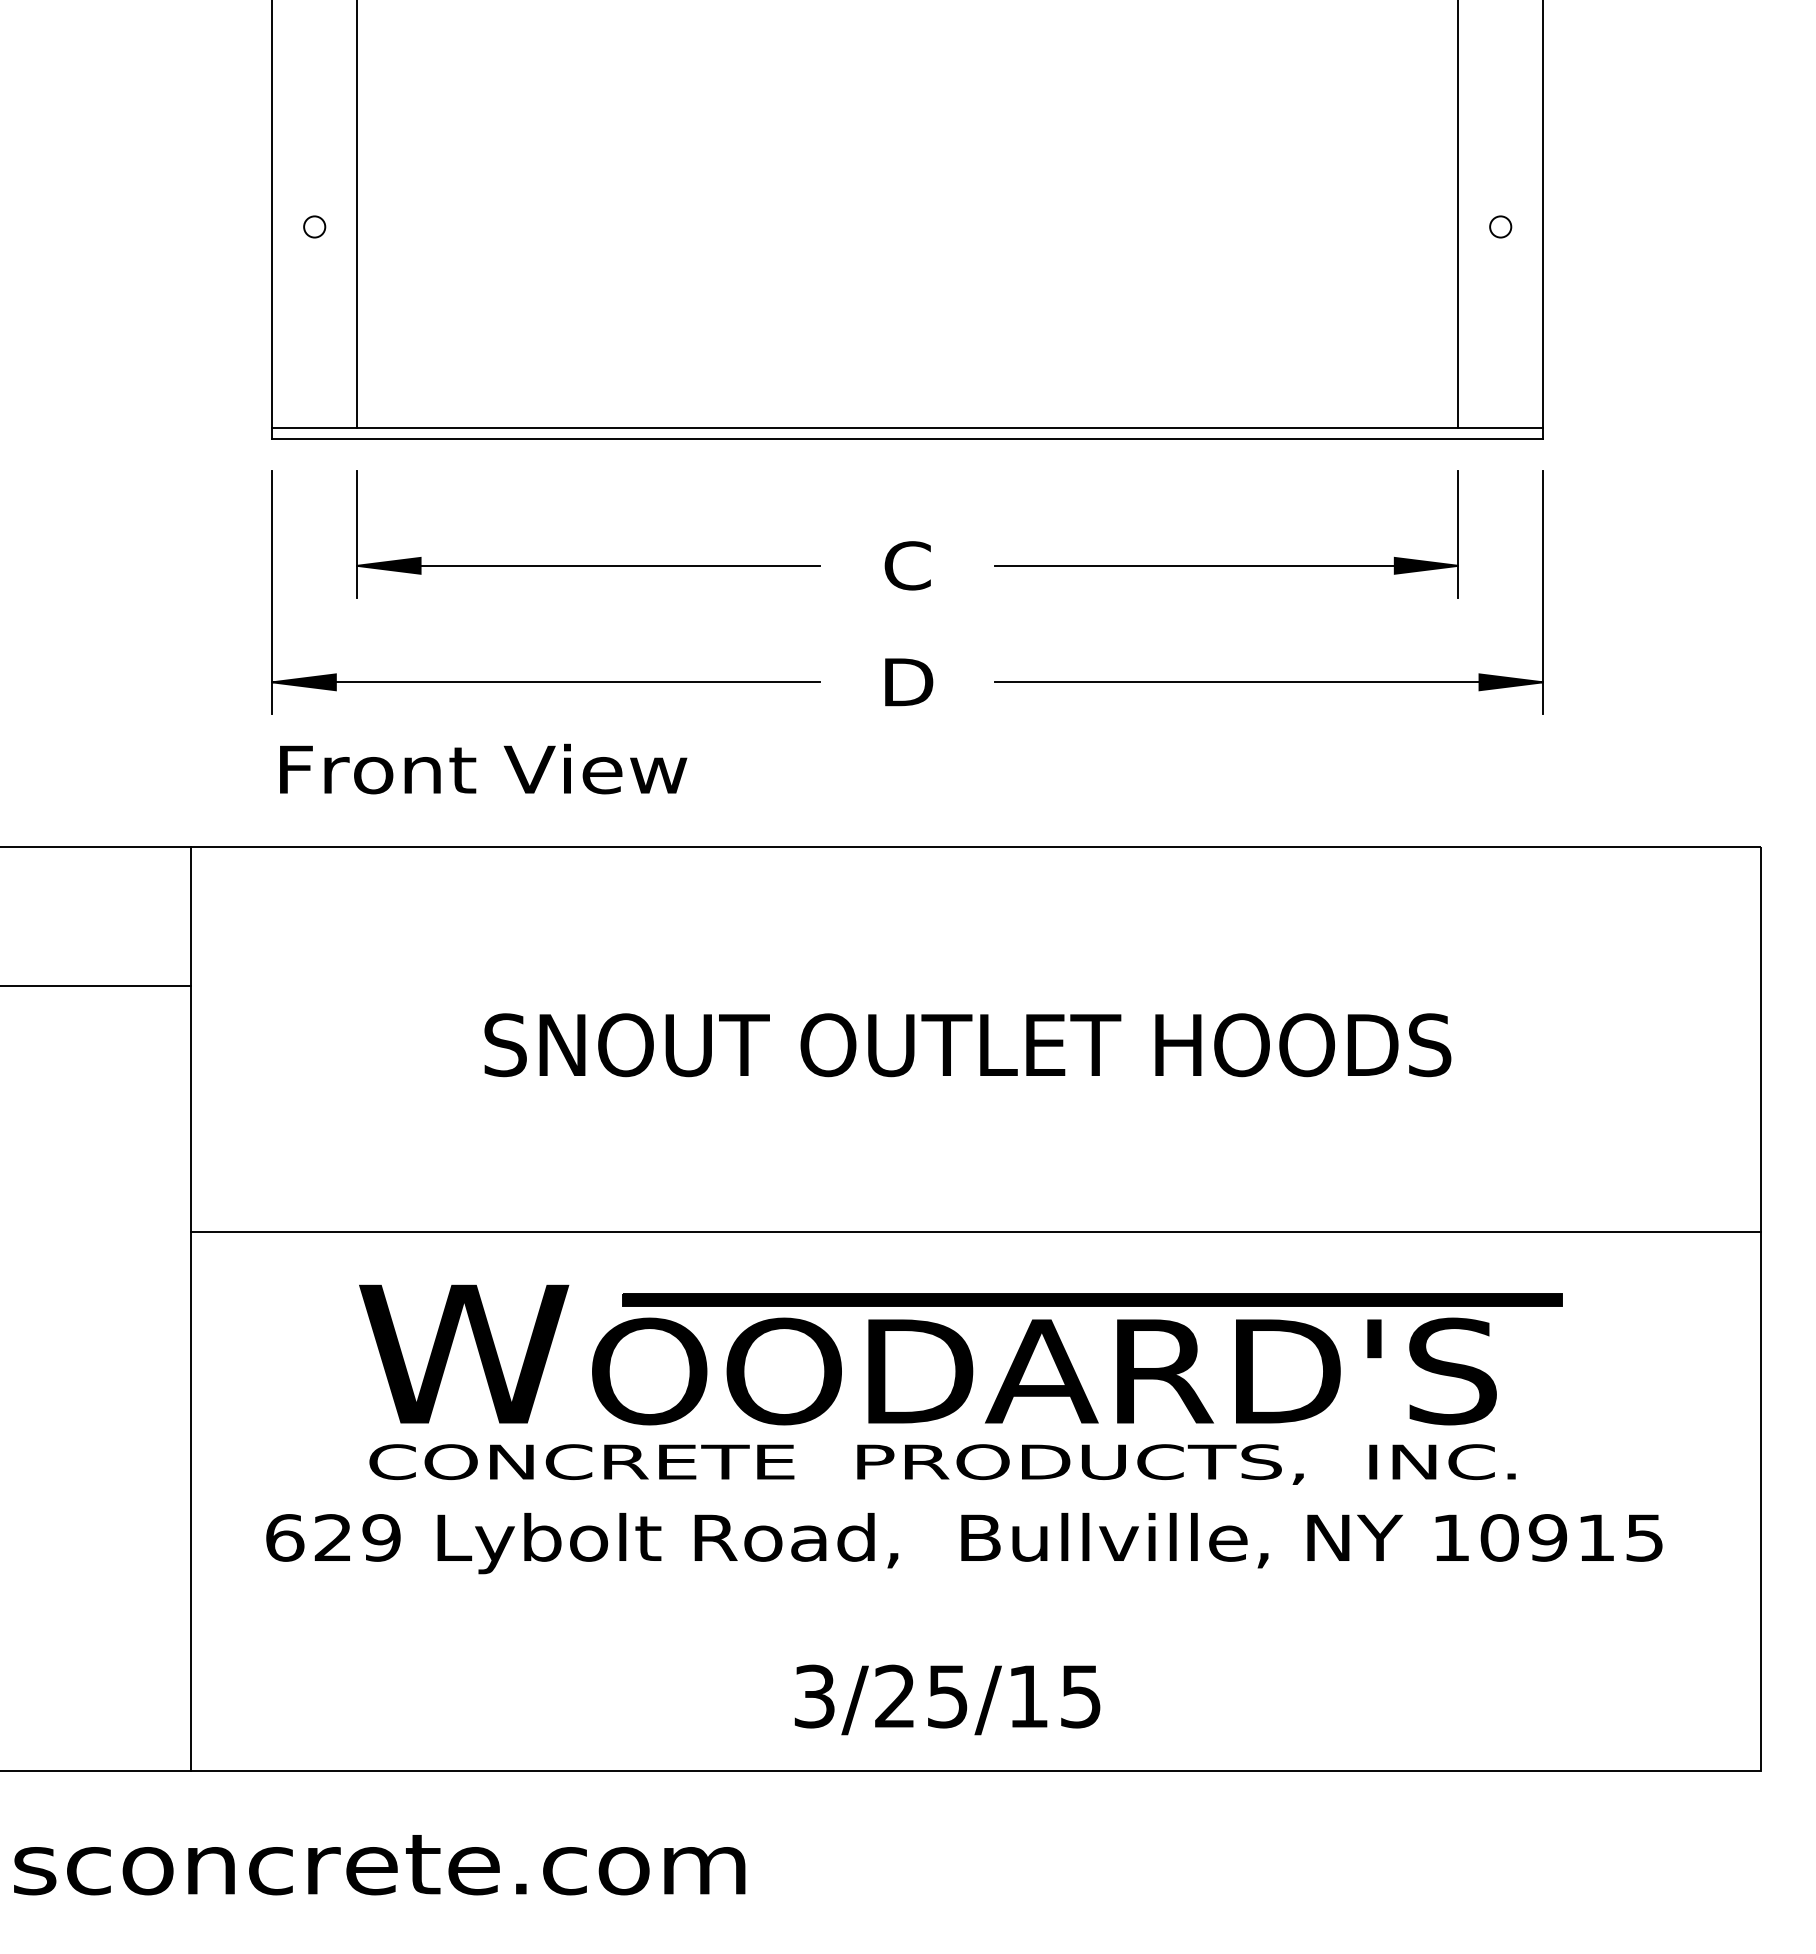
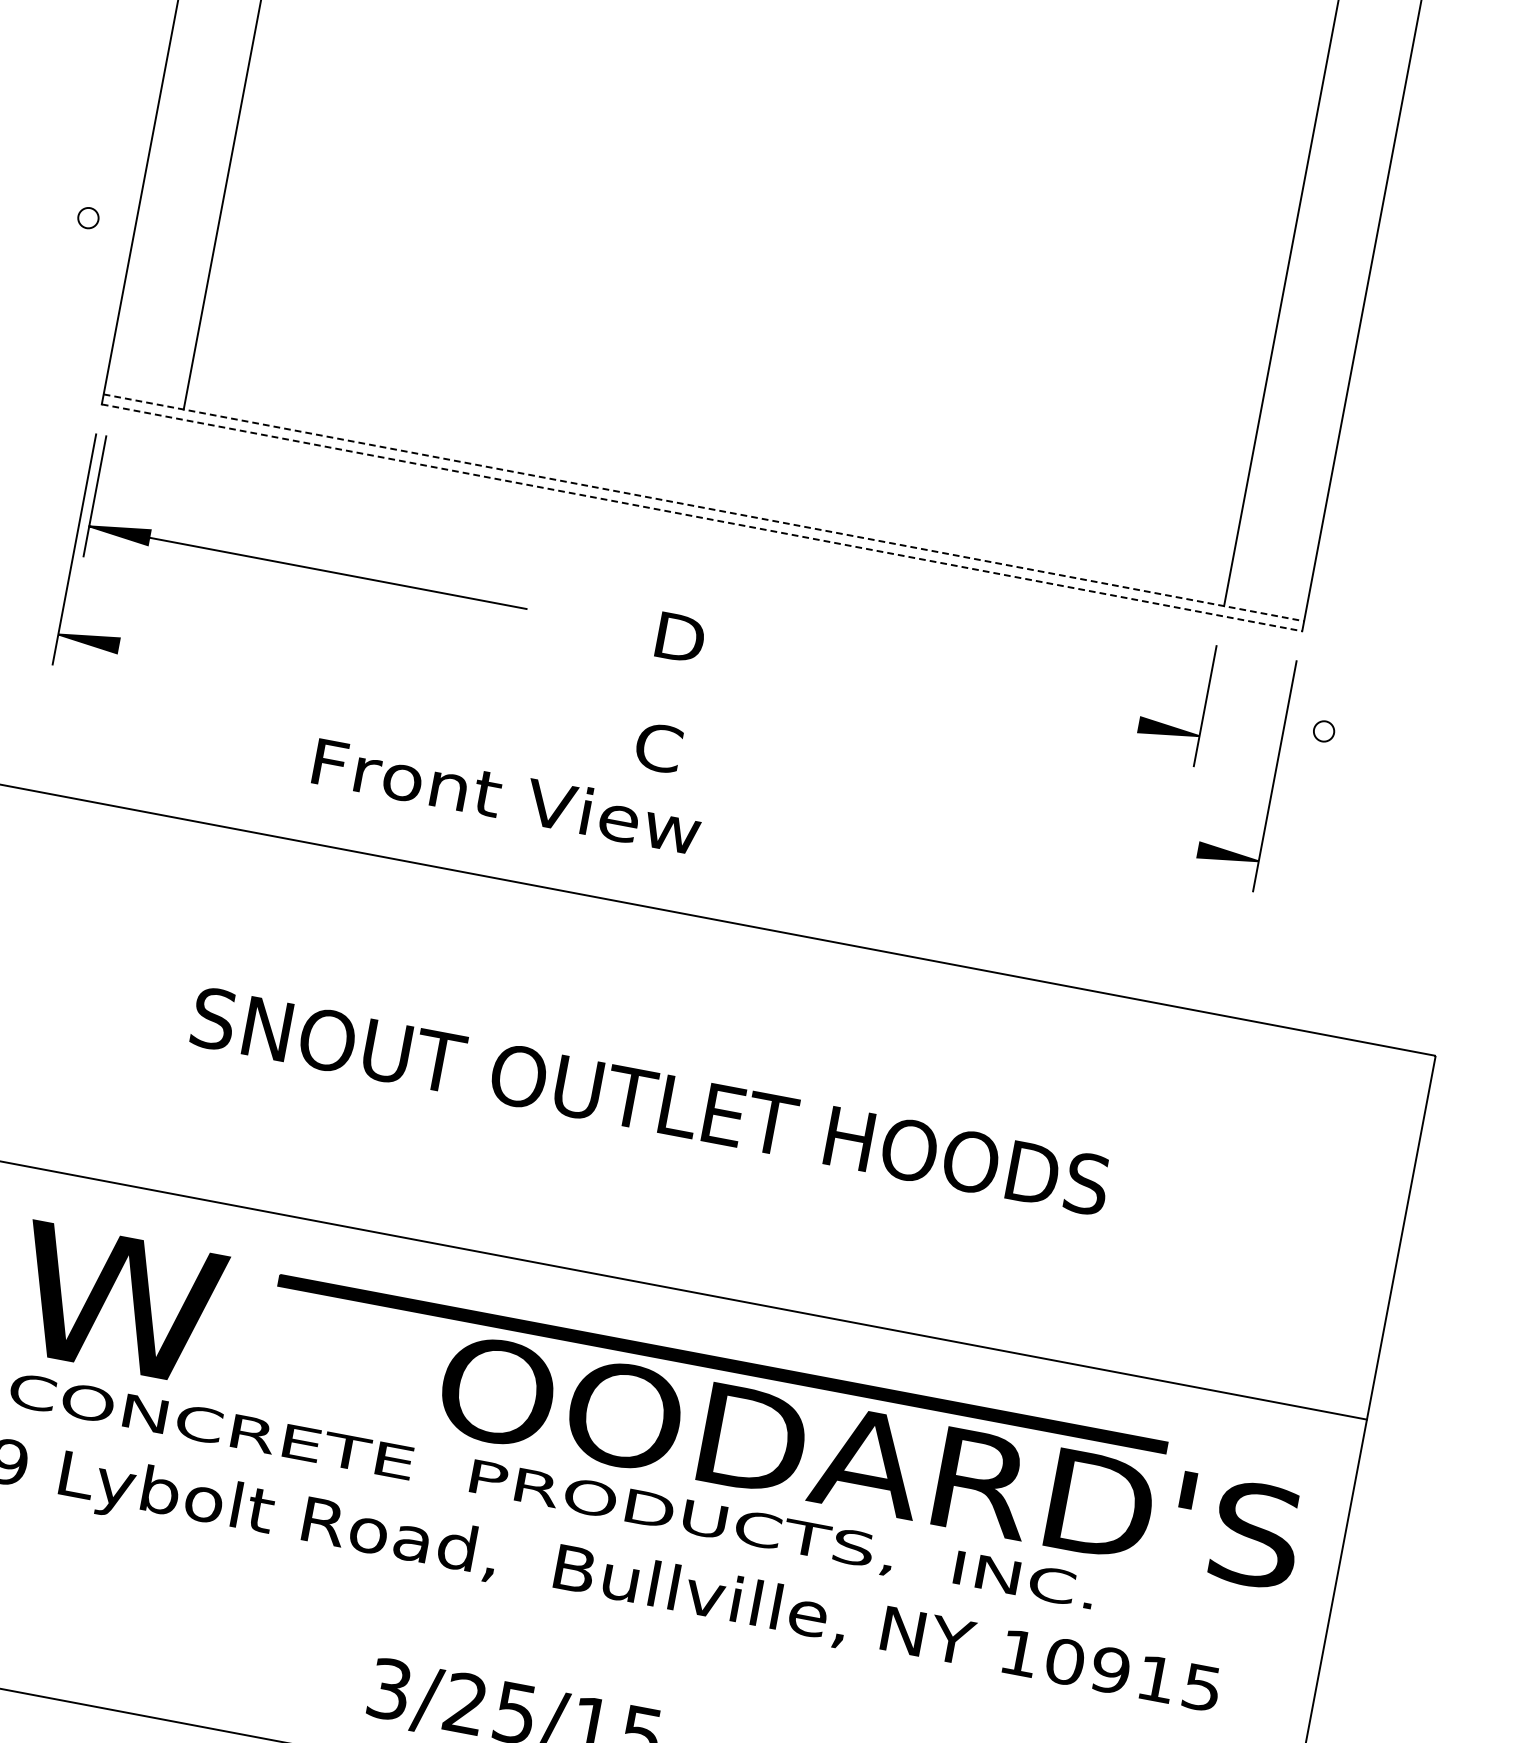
circle: (314, 226) -> (88, 217), moved
circle: (1500, 226) -> (1323, 730), moved
line: (908, 428) -> (704, 508), solid -> dashed
line: (908, 438) -> (702, 517), solid -> dashed
part: (588, 565) -> (307, 567), moved
text: (908, 565) -> (680, 637), C -> D
line: (1226, 565) -> (980, 694), removed
text: (908, 681) -> (659, 747), D -> C
line: (545, 682) -> (316, 683), removed
line: (1269, 682) -> (1000, 812), removed
text: (483, 768) -> (507, 795), moved
text: (1044, 1371) -> (870, 1462), moved

